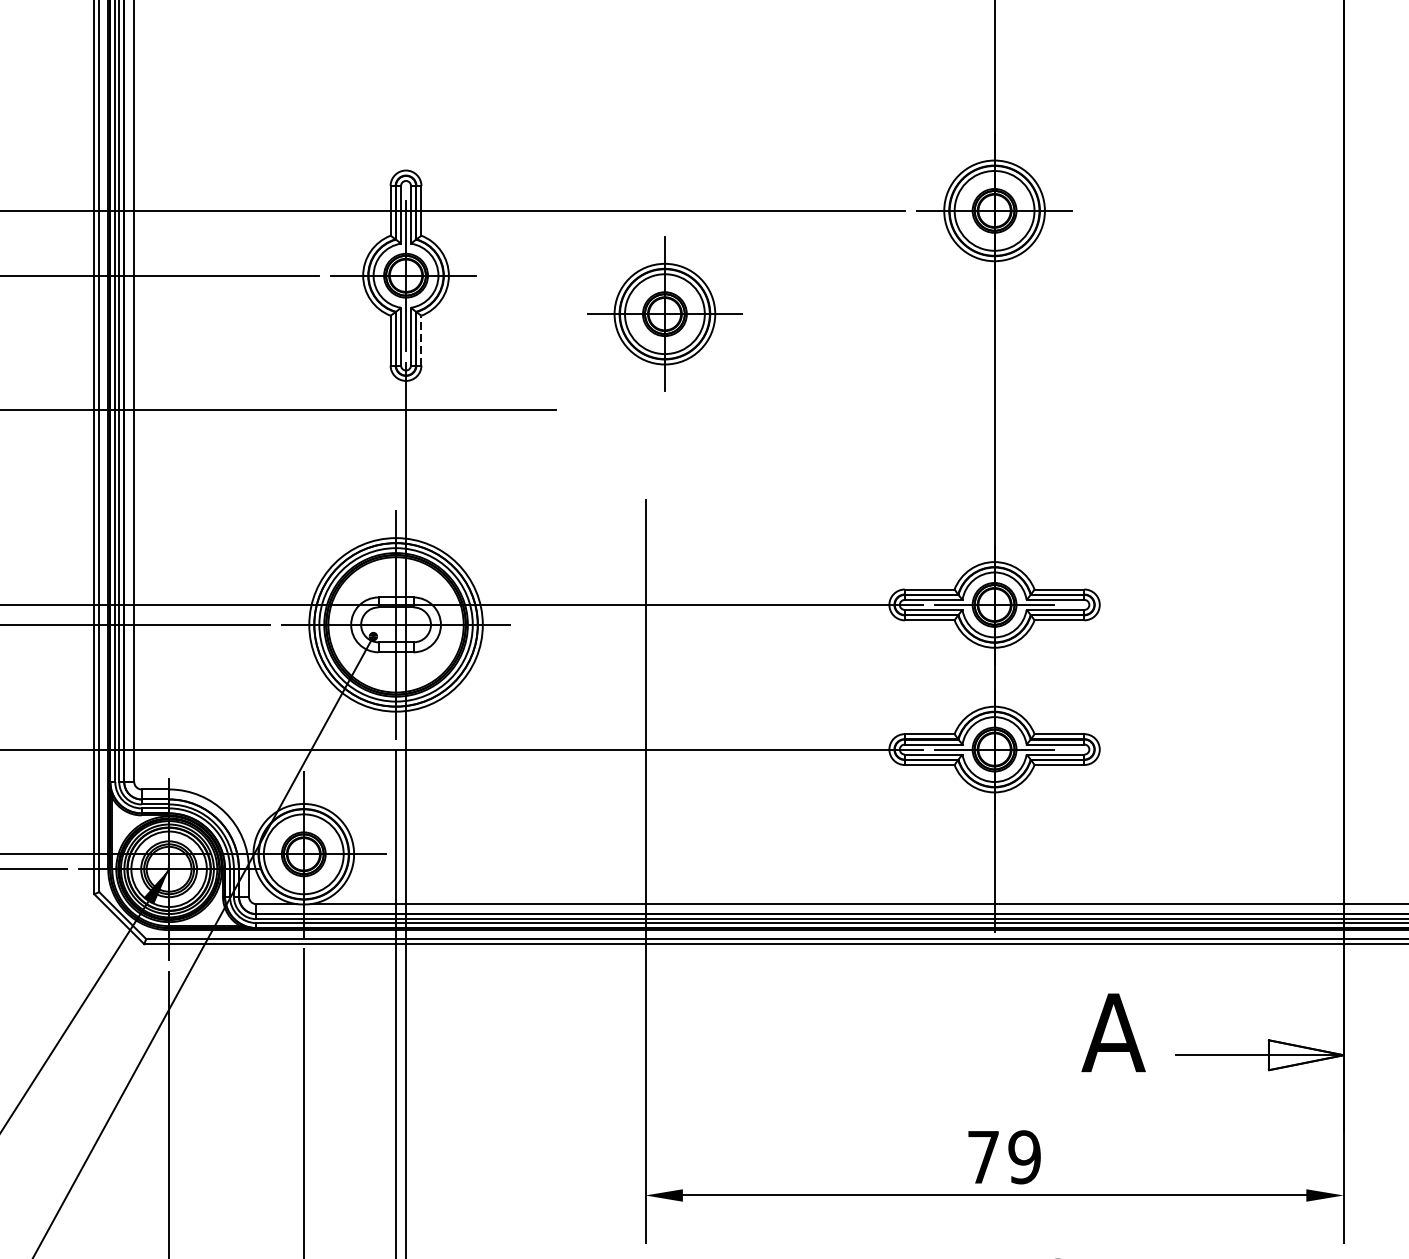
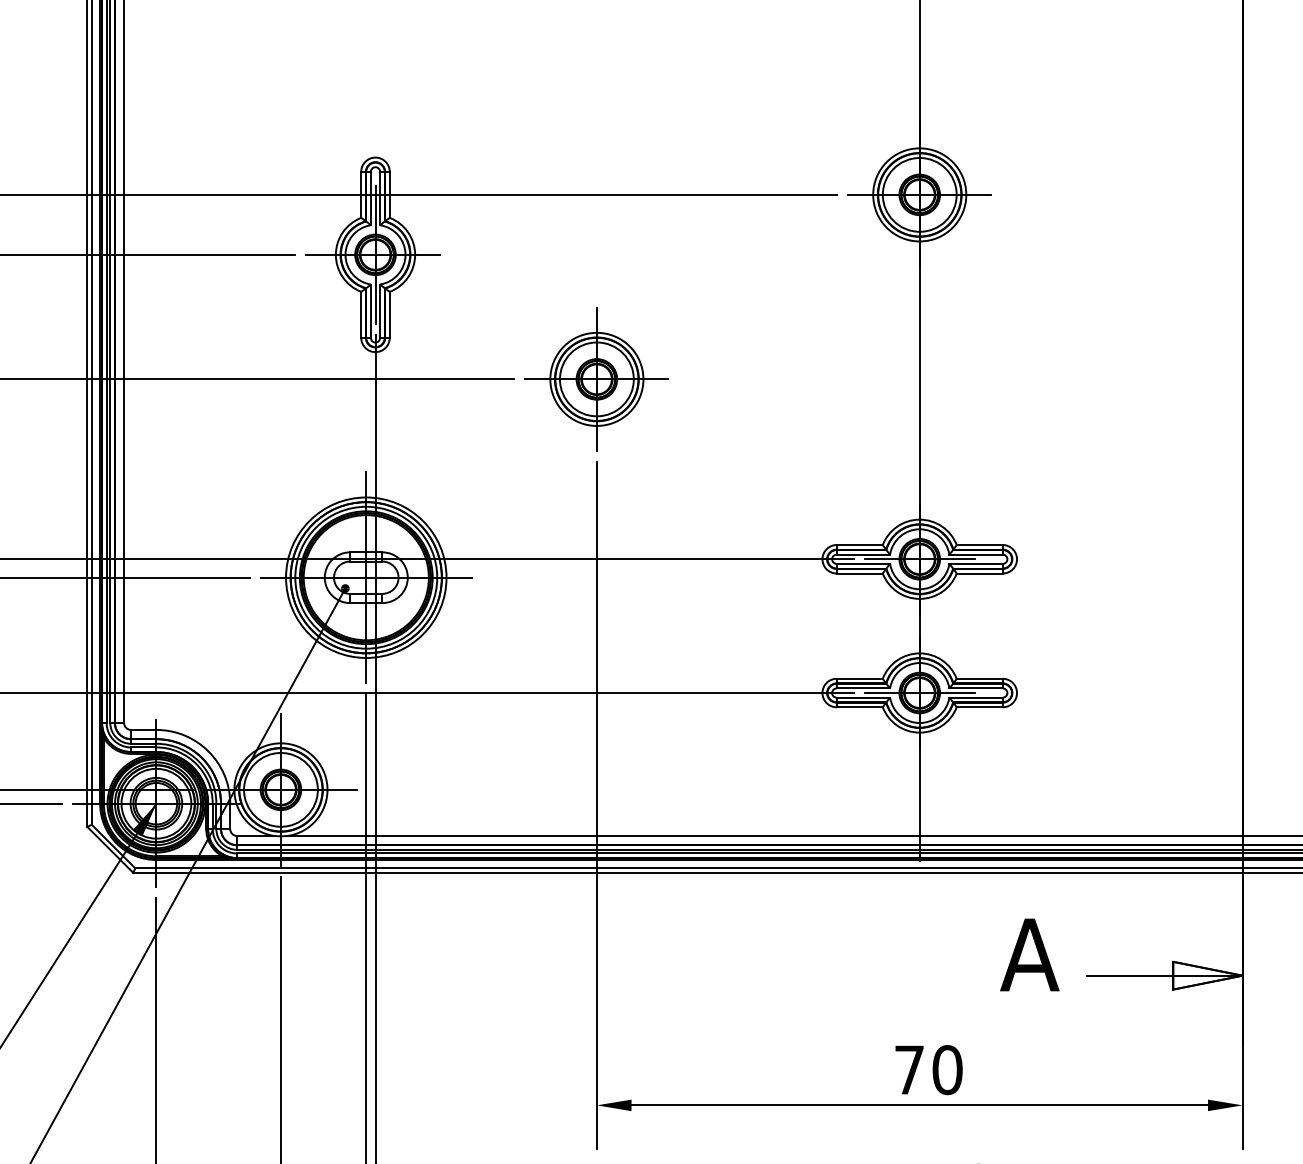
part: (664, 314) -> (596, 379), moved
line: (421, 340) -> (389, 314), dashed -> solid
text: (1024, 1157) -> (947, 1070), 79 -> 70

